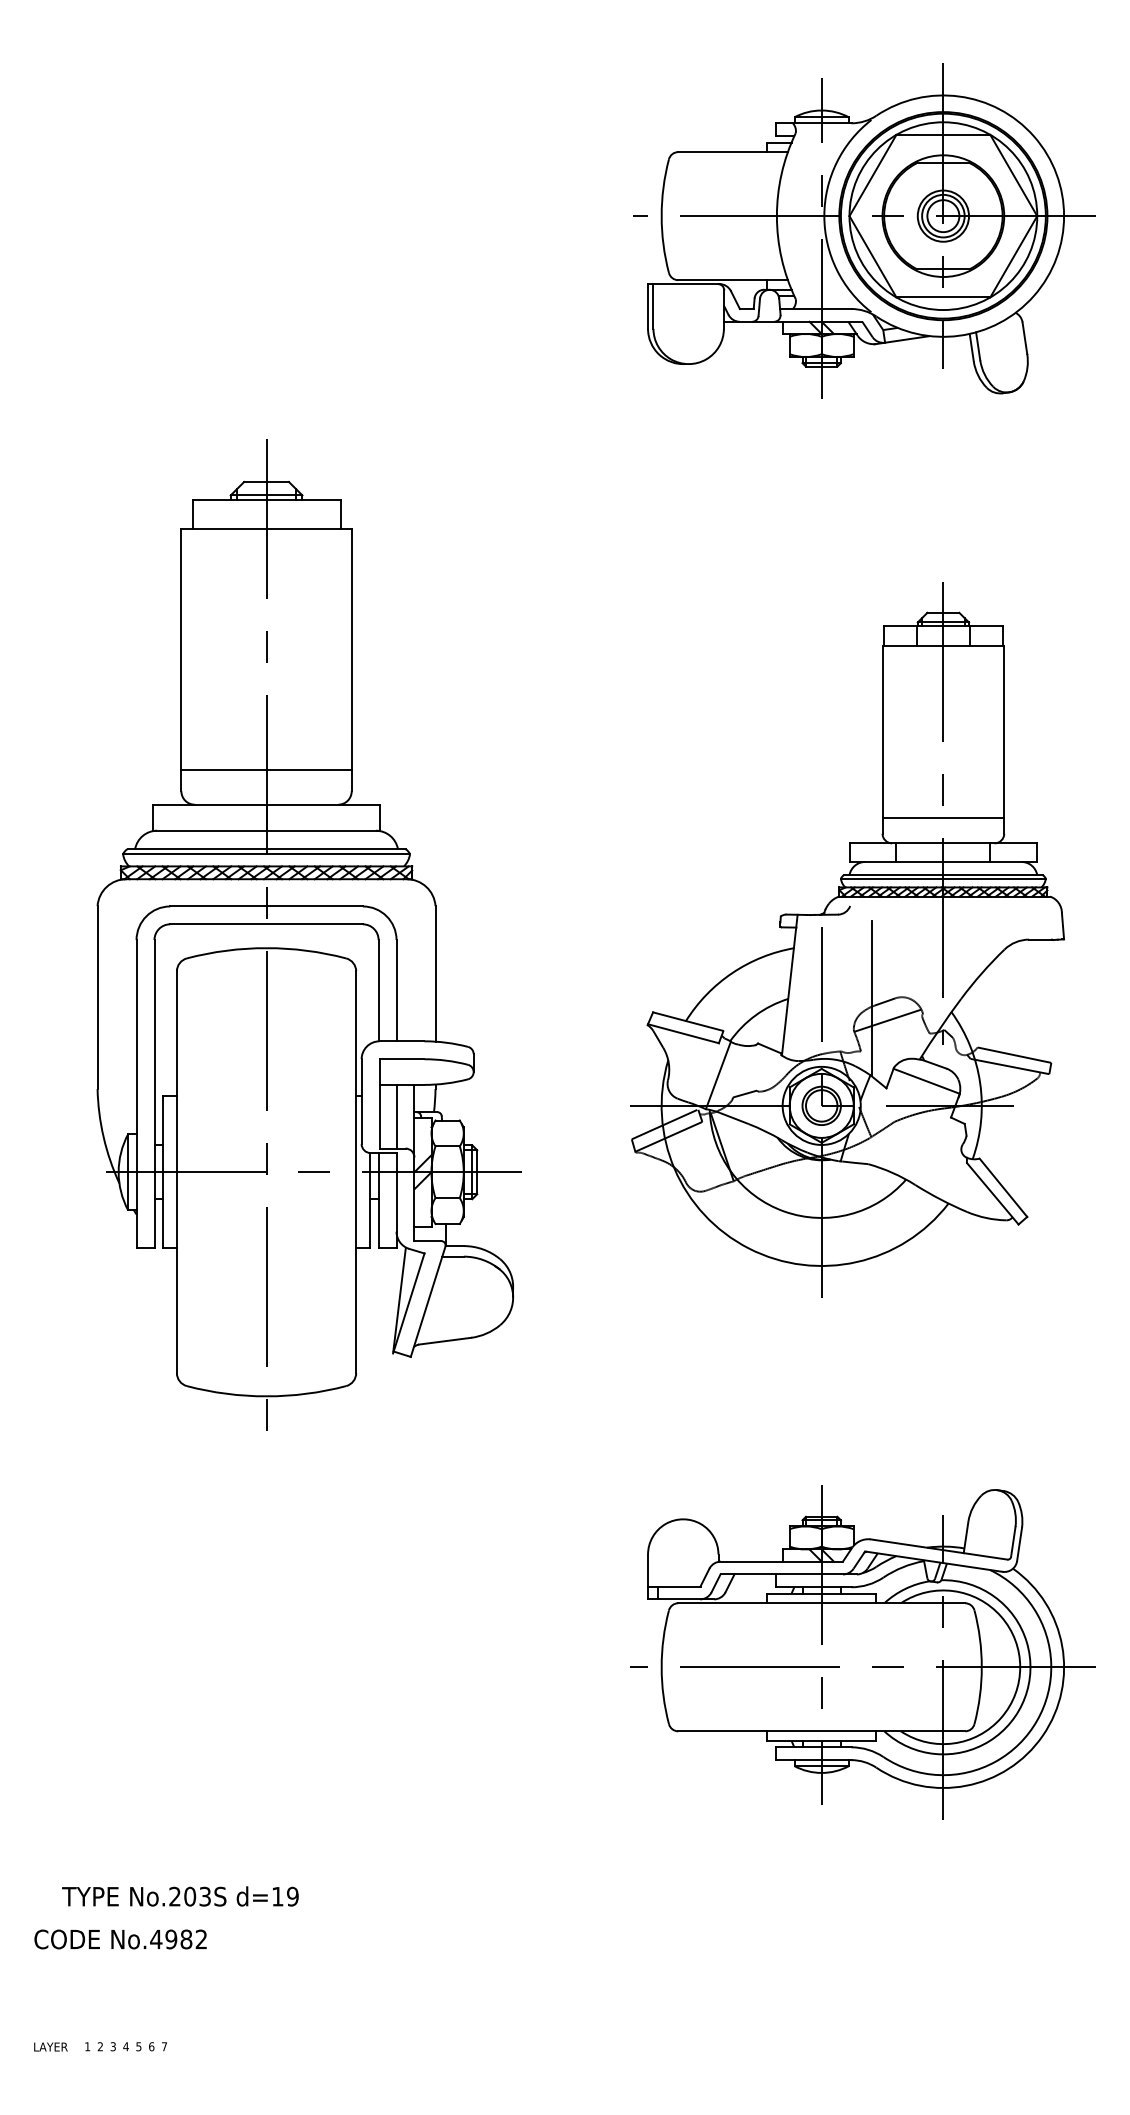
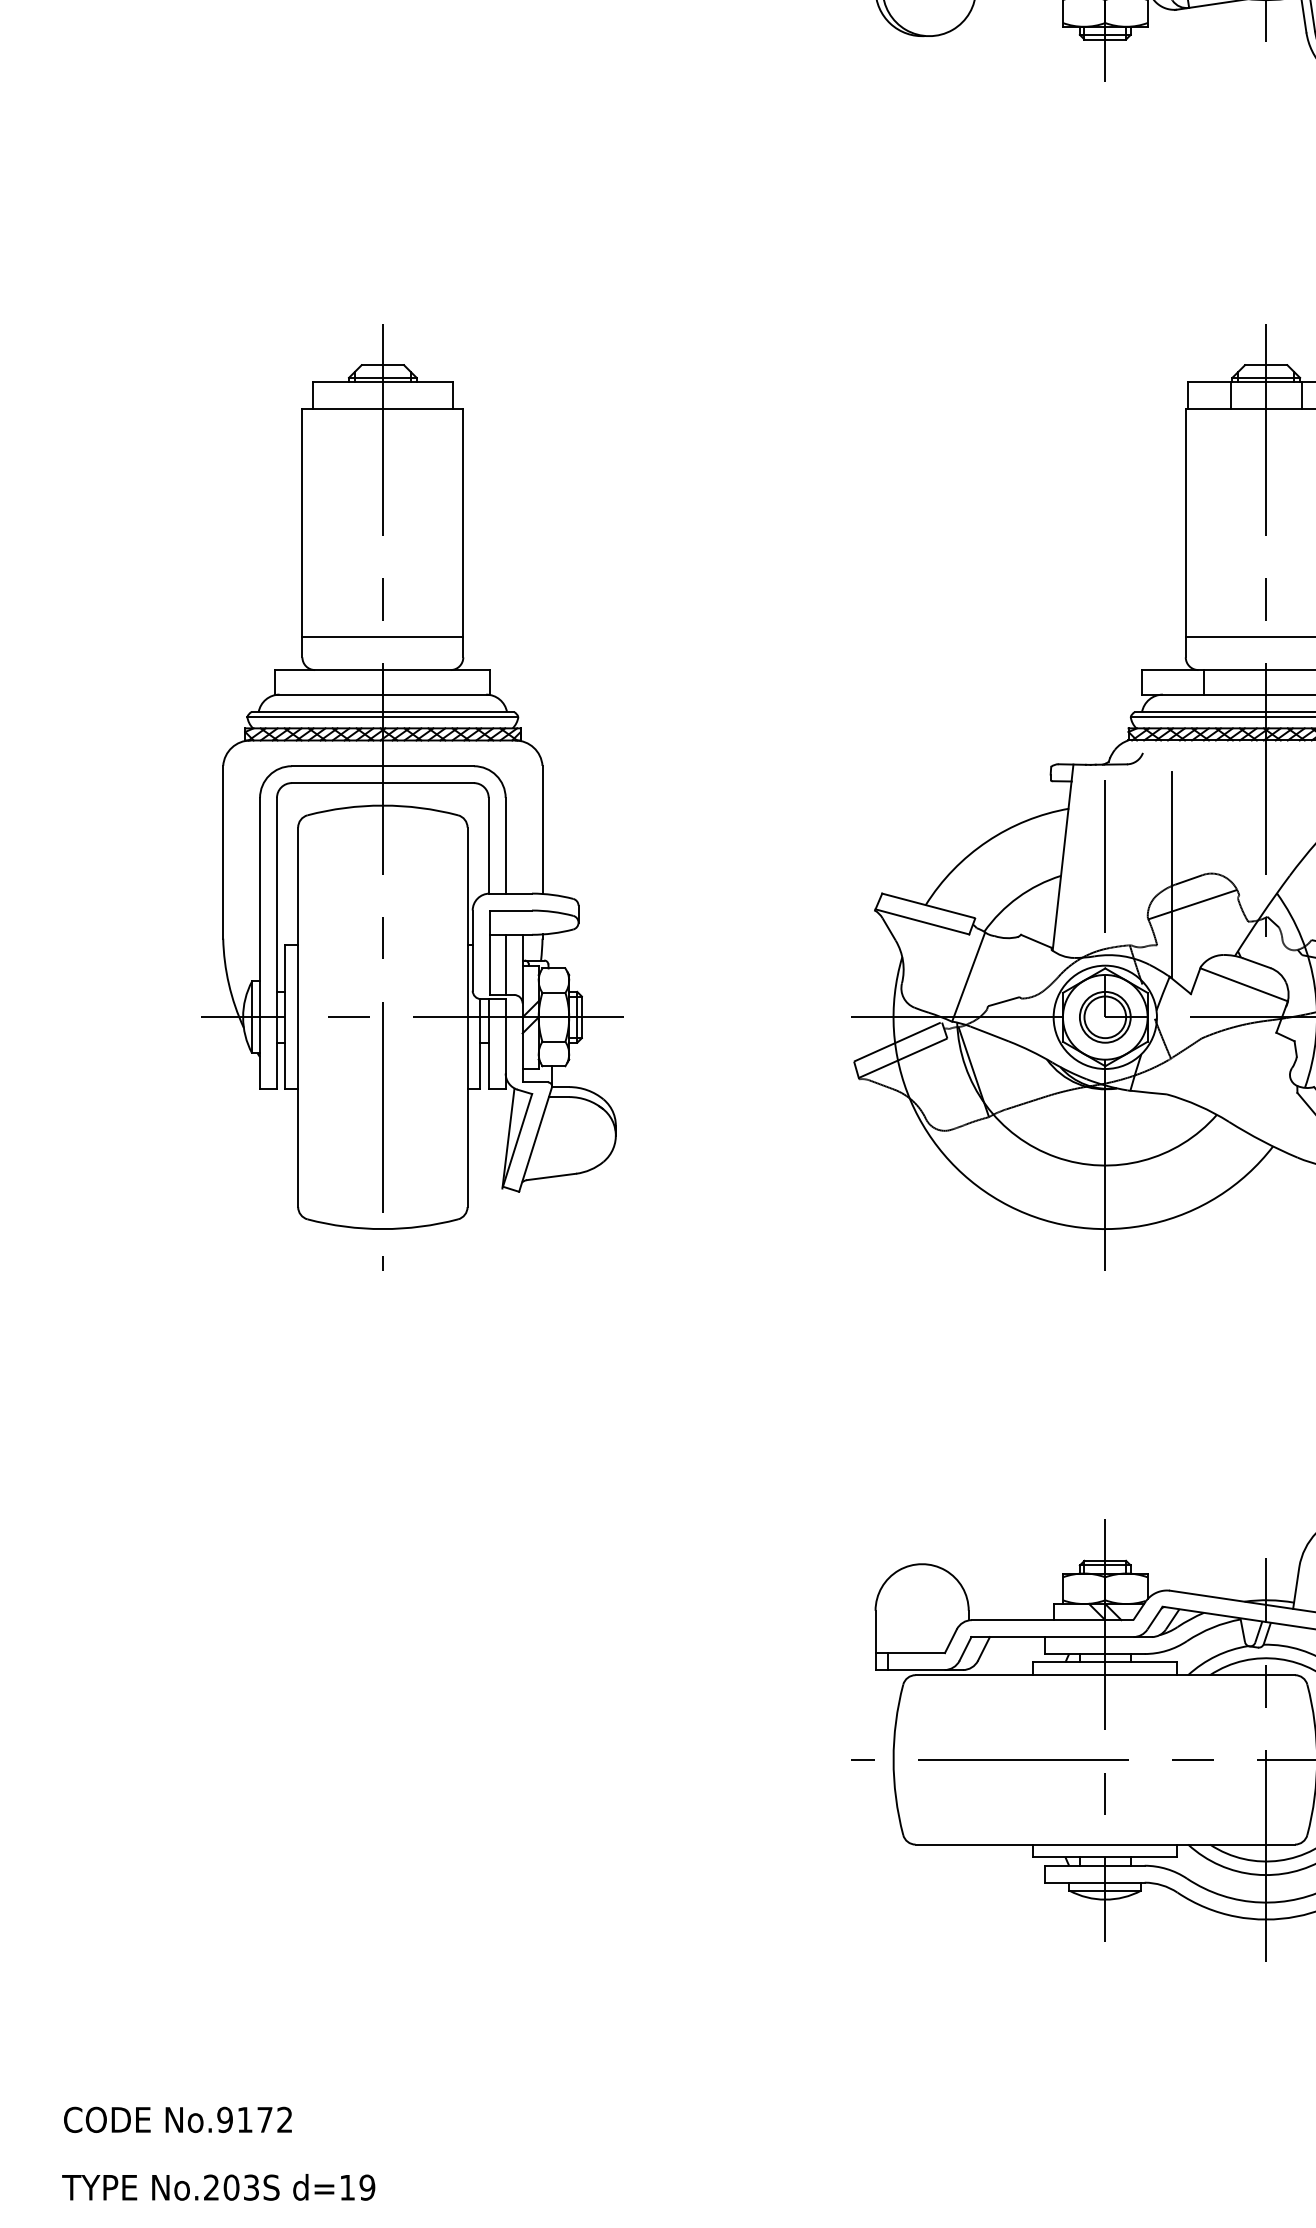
part: (297, 939) -> (411, 797), size x0.71
text: (180, 1896) -> (218, 2187), moved
text: (171, 1939) -> (245, 2119), No.4982 -> No.9172

